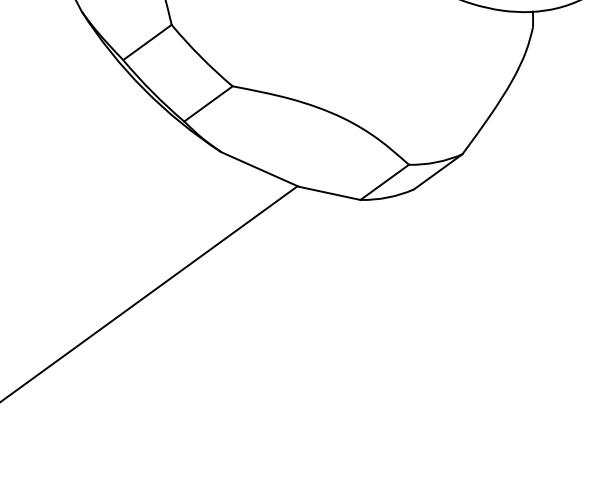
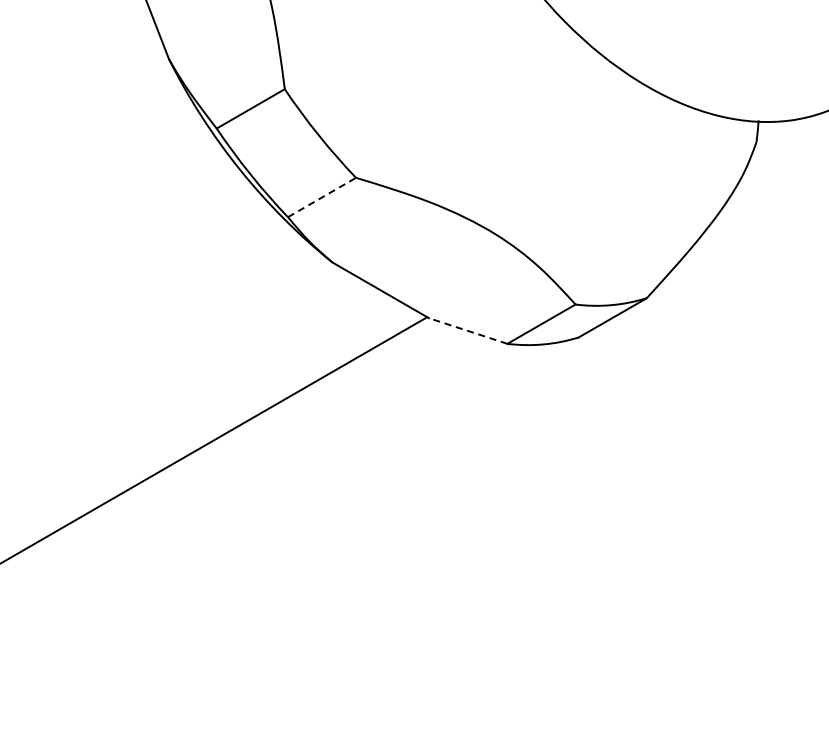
line: (208, 103) -> (322, 197), solid -> dashed
line: (329, 193) -> (467, 330), solid -> dashed

